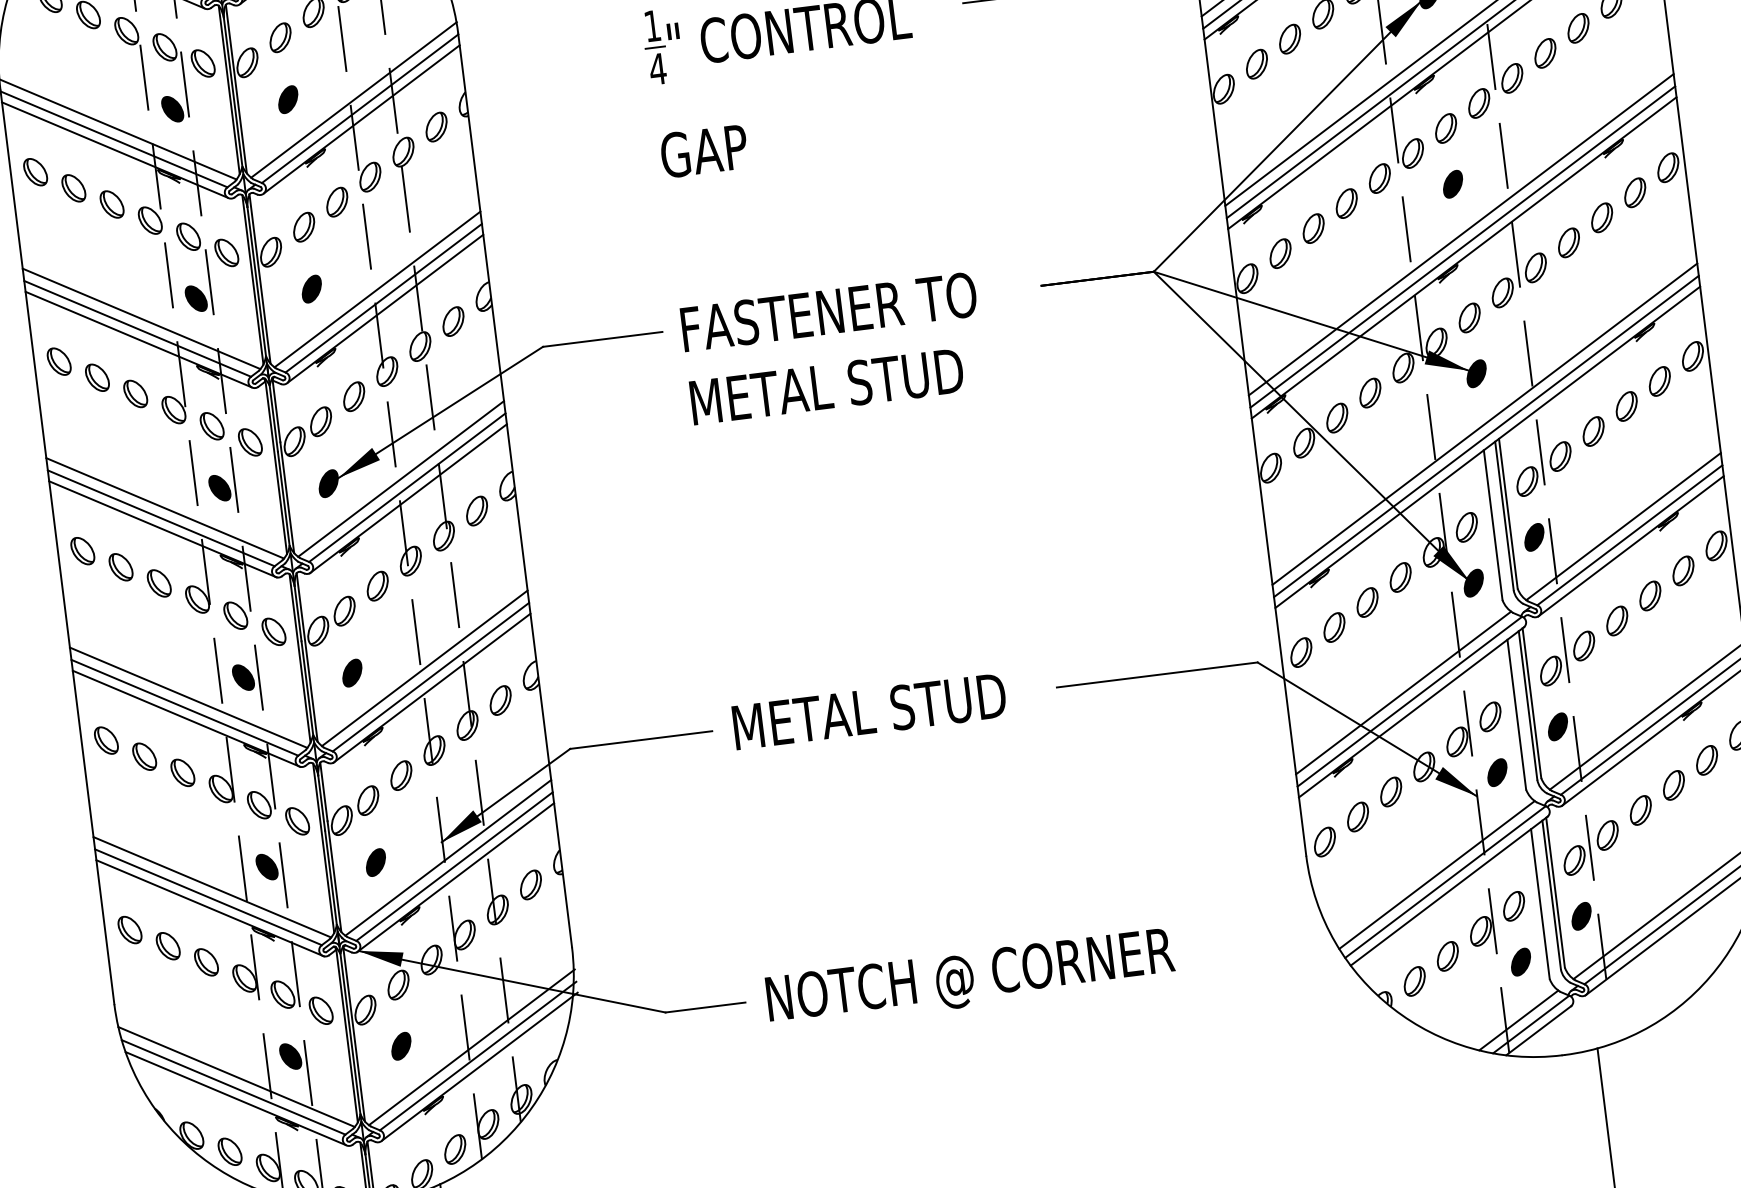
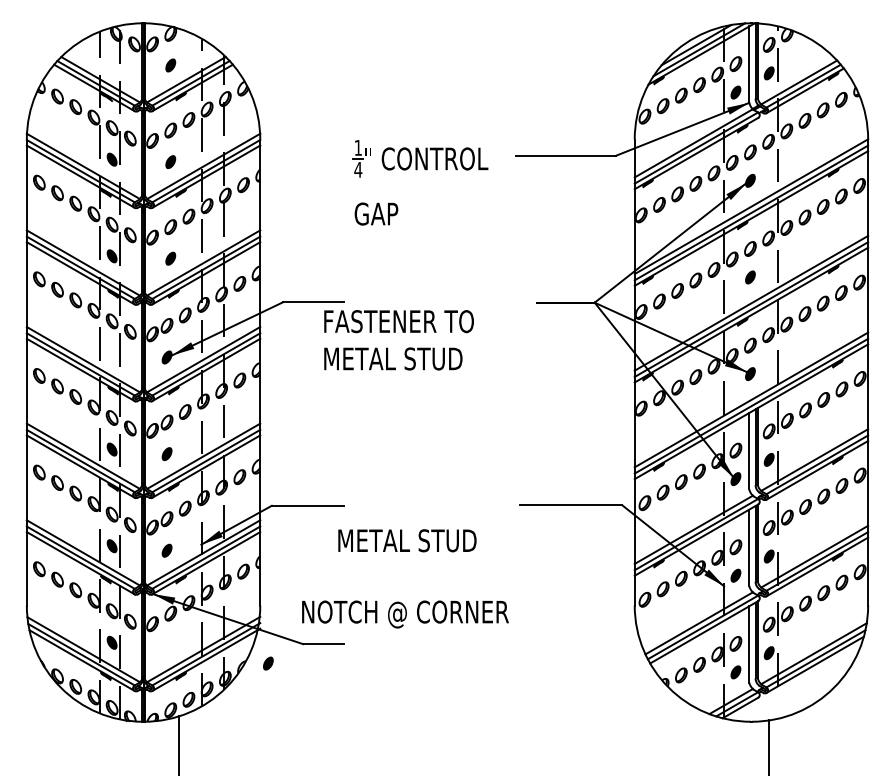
text: (832, 349) -> (398, 340), moved
fill: (218, 487) -> (111, 352), removed
text: (869, 710) -> (407, 540), moved
text: (970, 979) -> (405, 614), moved
part: (401, 1046) -> (268, 663), moved

